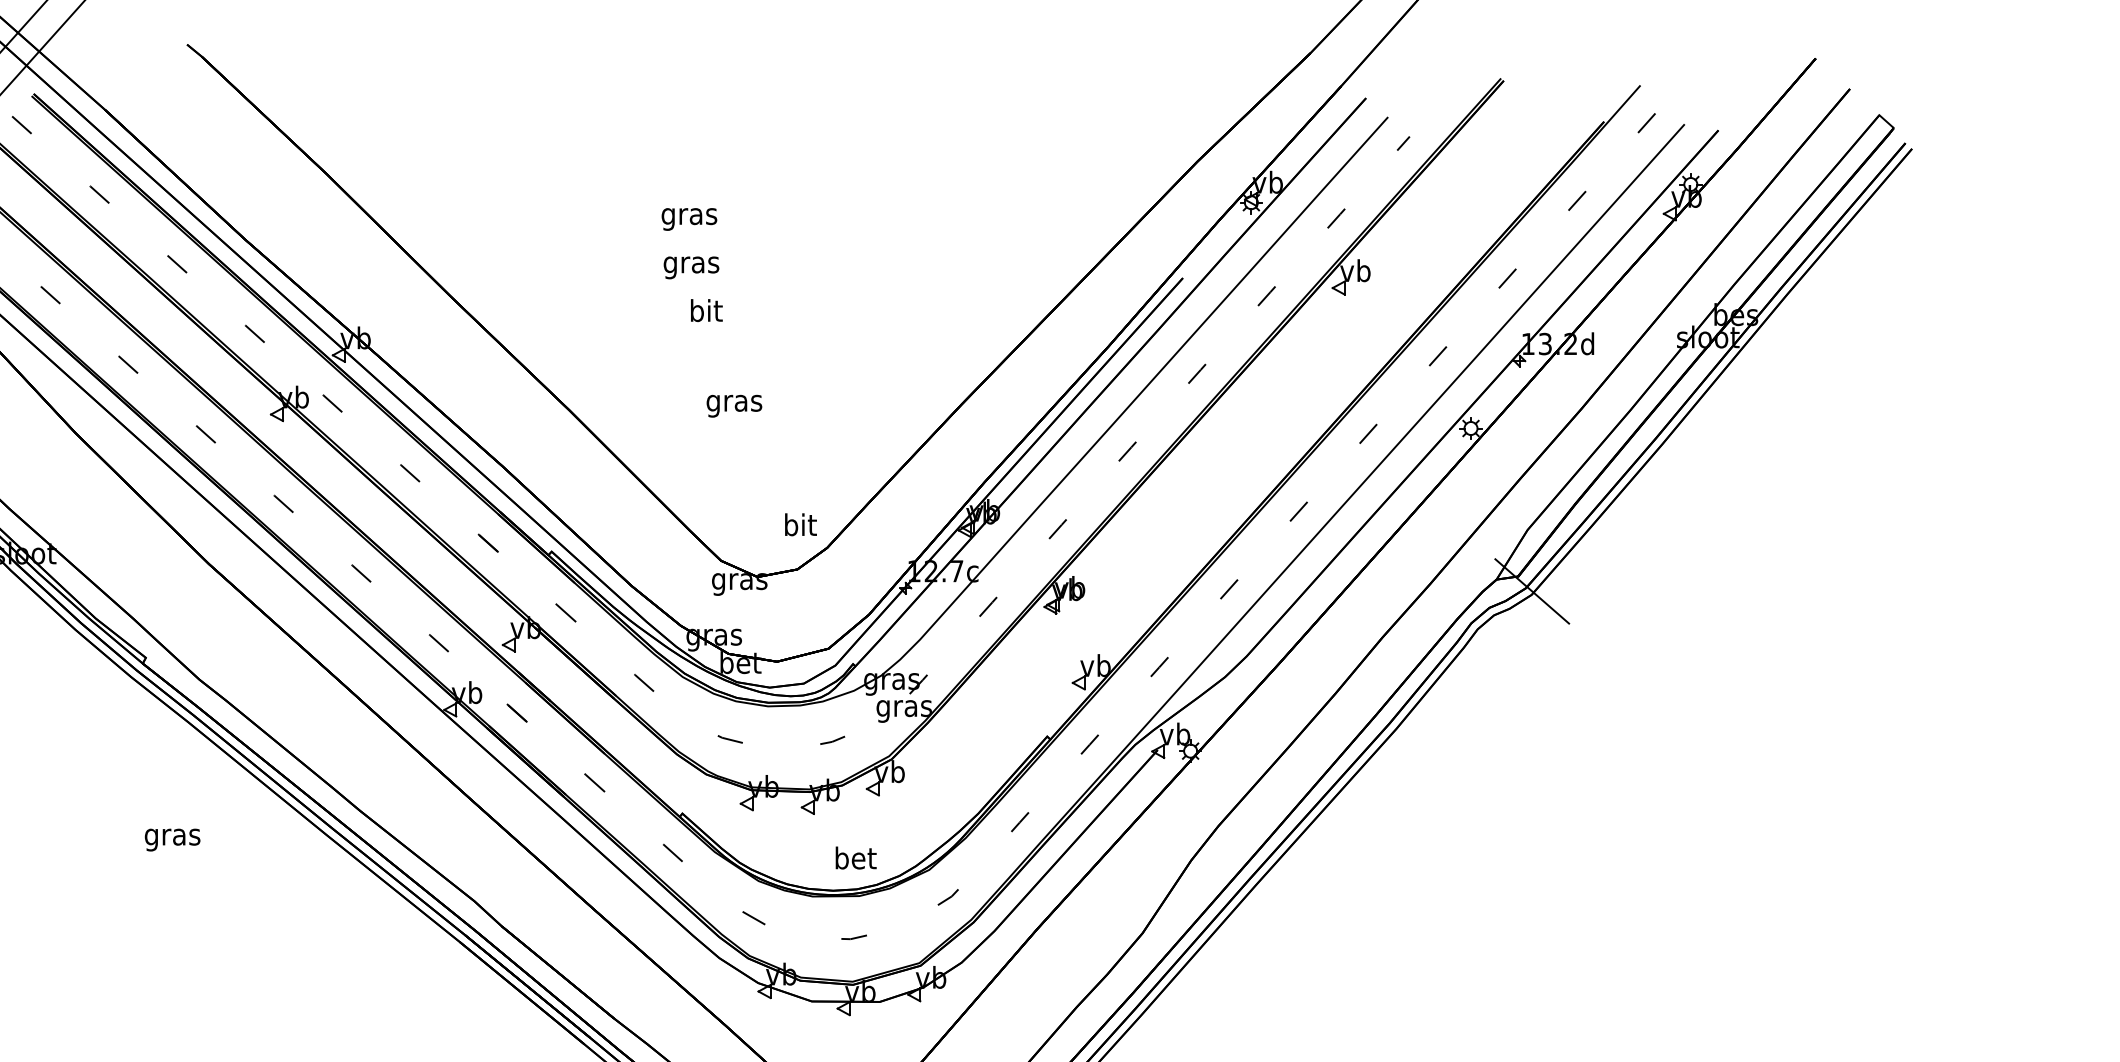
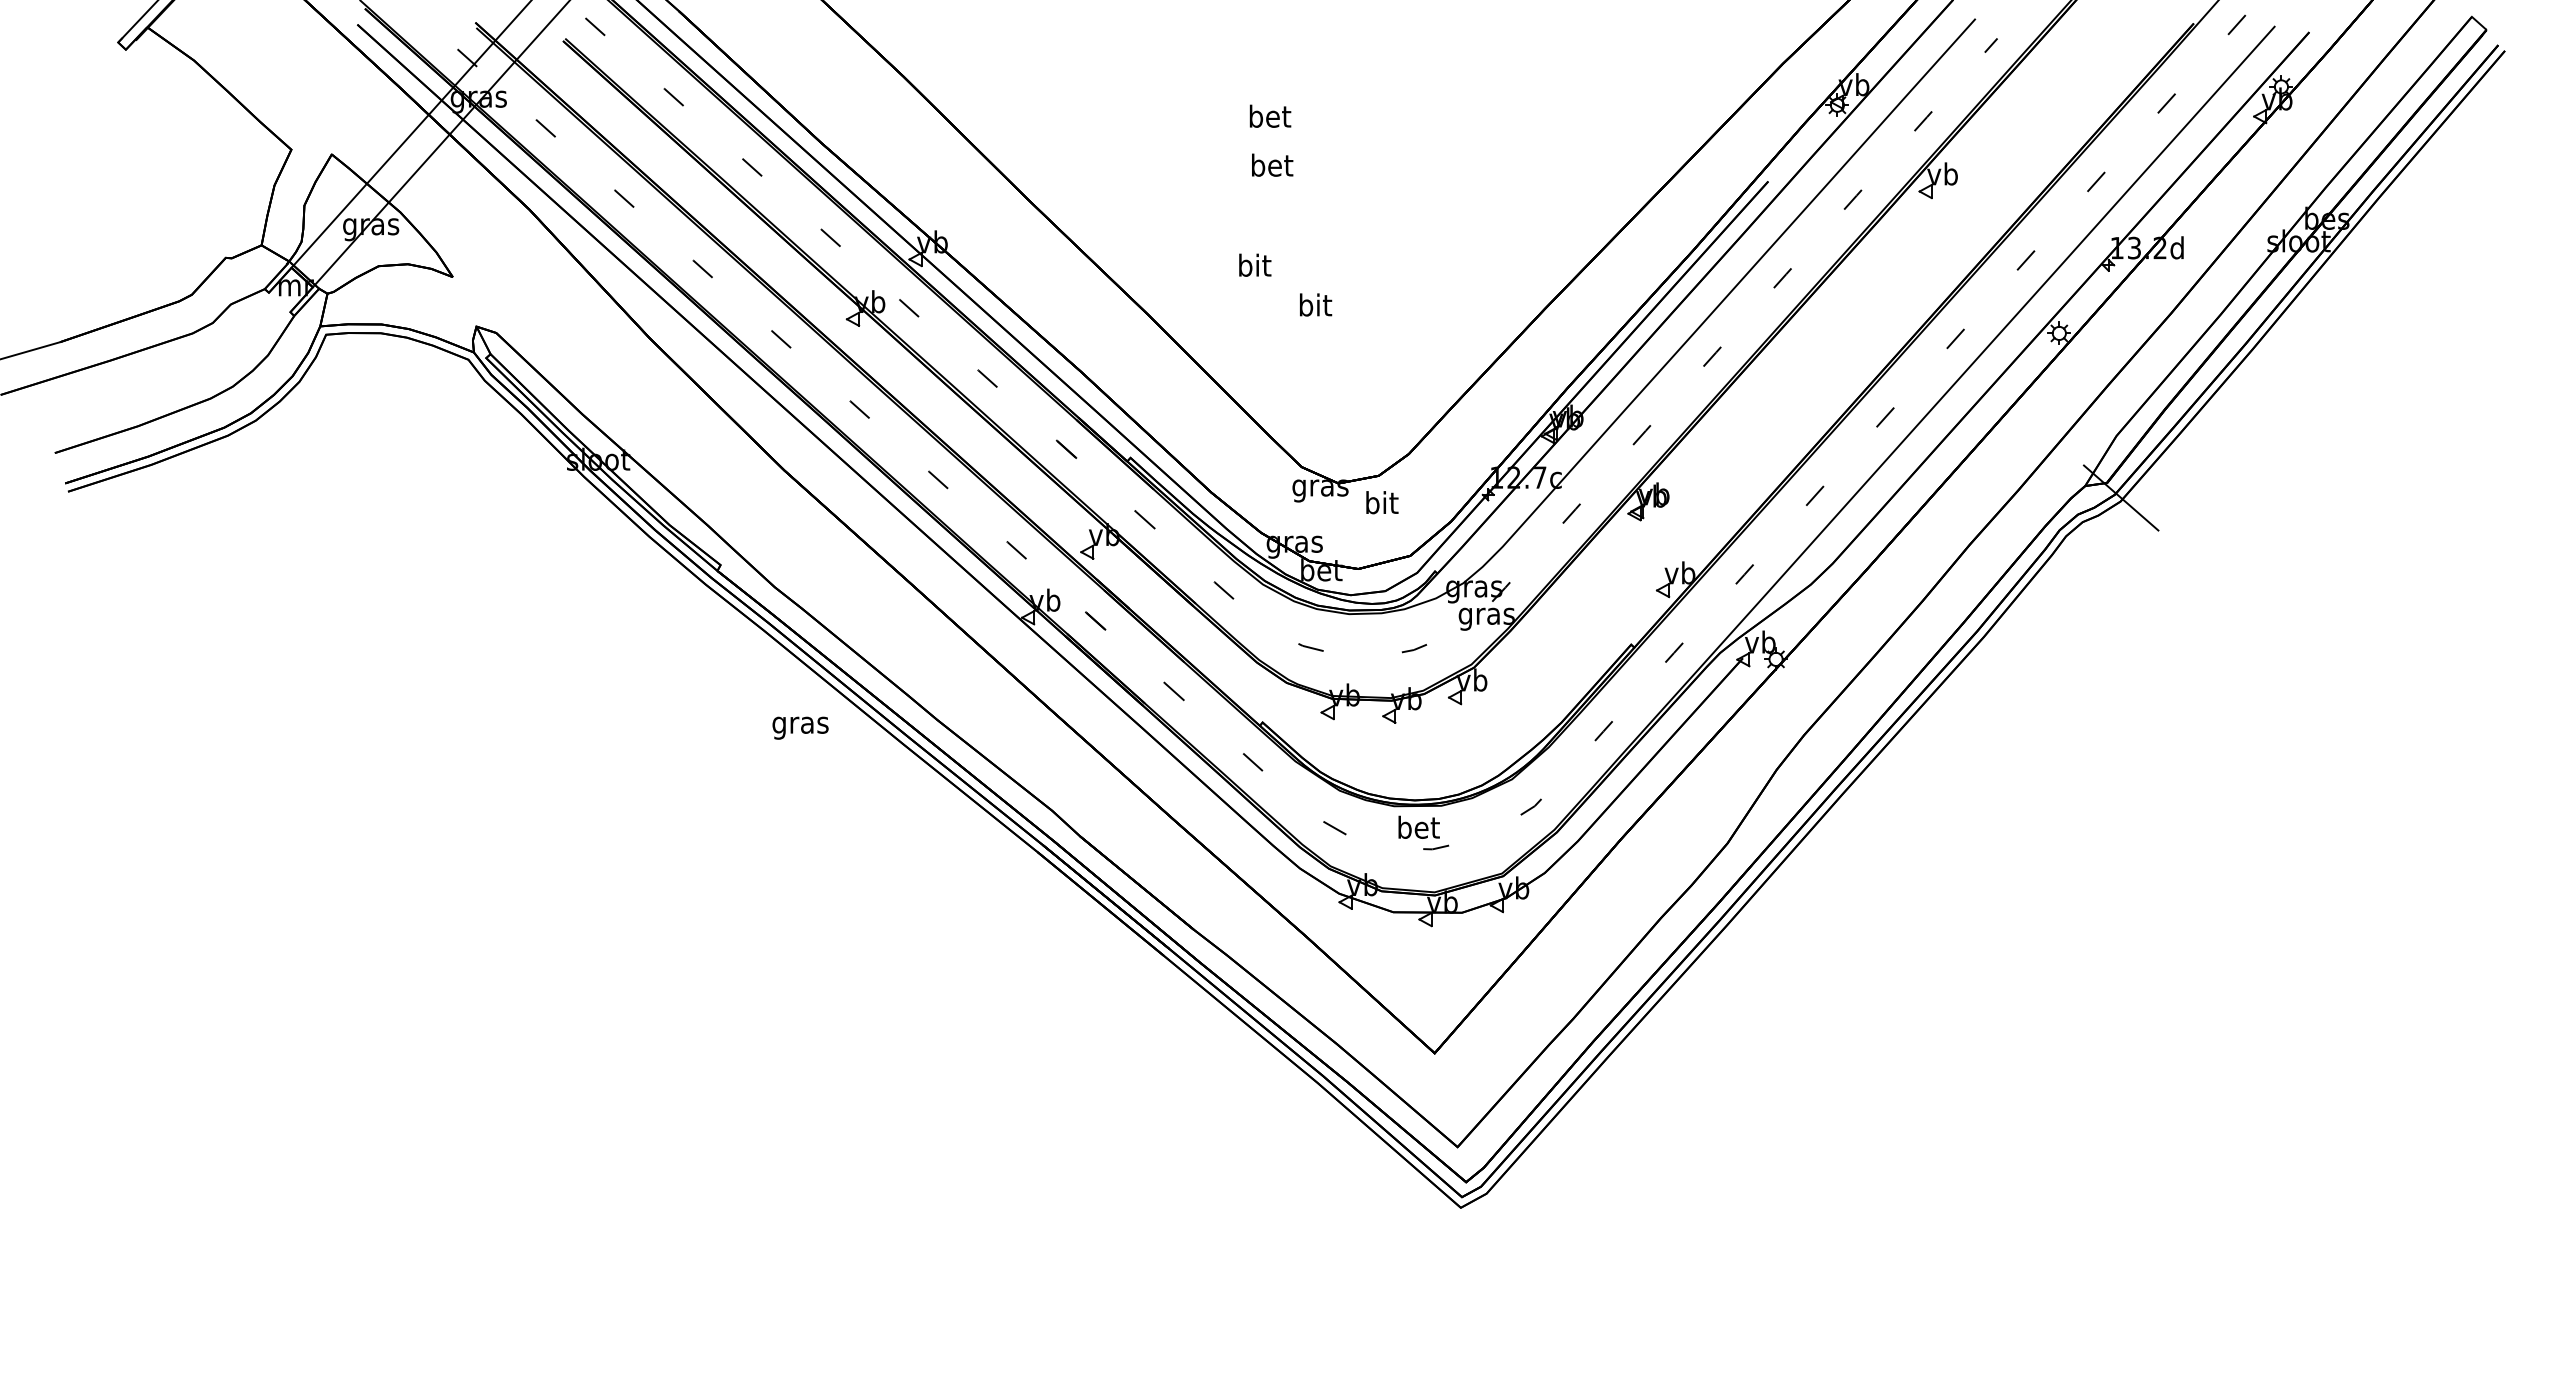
text: (689, 215) -> (1269, 118), gras -> bet
text: (691, 264) -> (1271, 167), gras -> bet
text: (707, 309) -> (1255, 264), moved
text: (734, 402) -> (1315, 307), gras -> bit
text: (801, 524) -> (1382, 502), moved
text: (172, 839) -> (800, 727), moved
text: (855, 857) -> (1418, 826), moved

